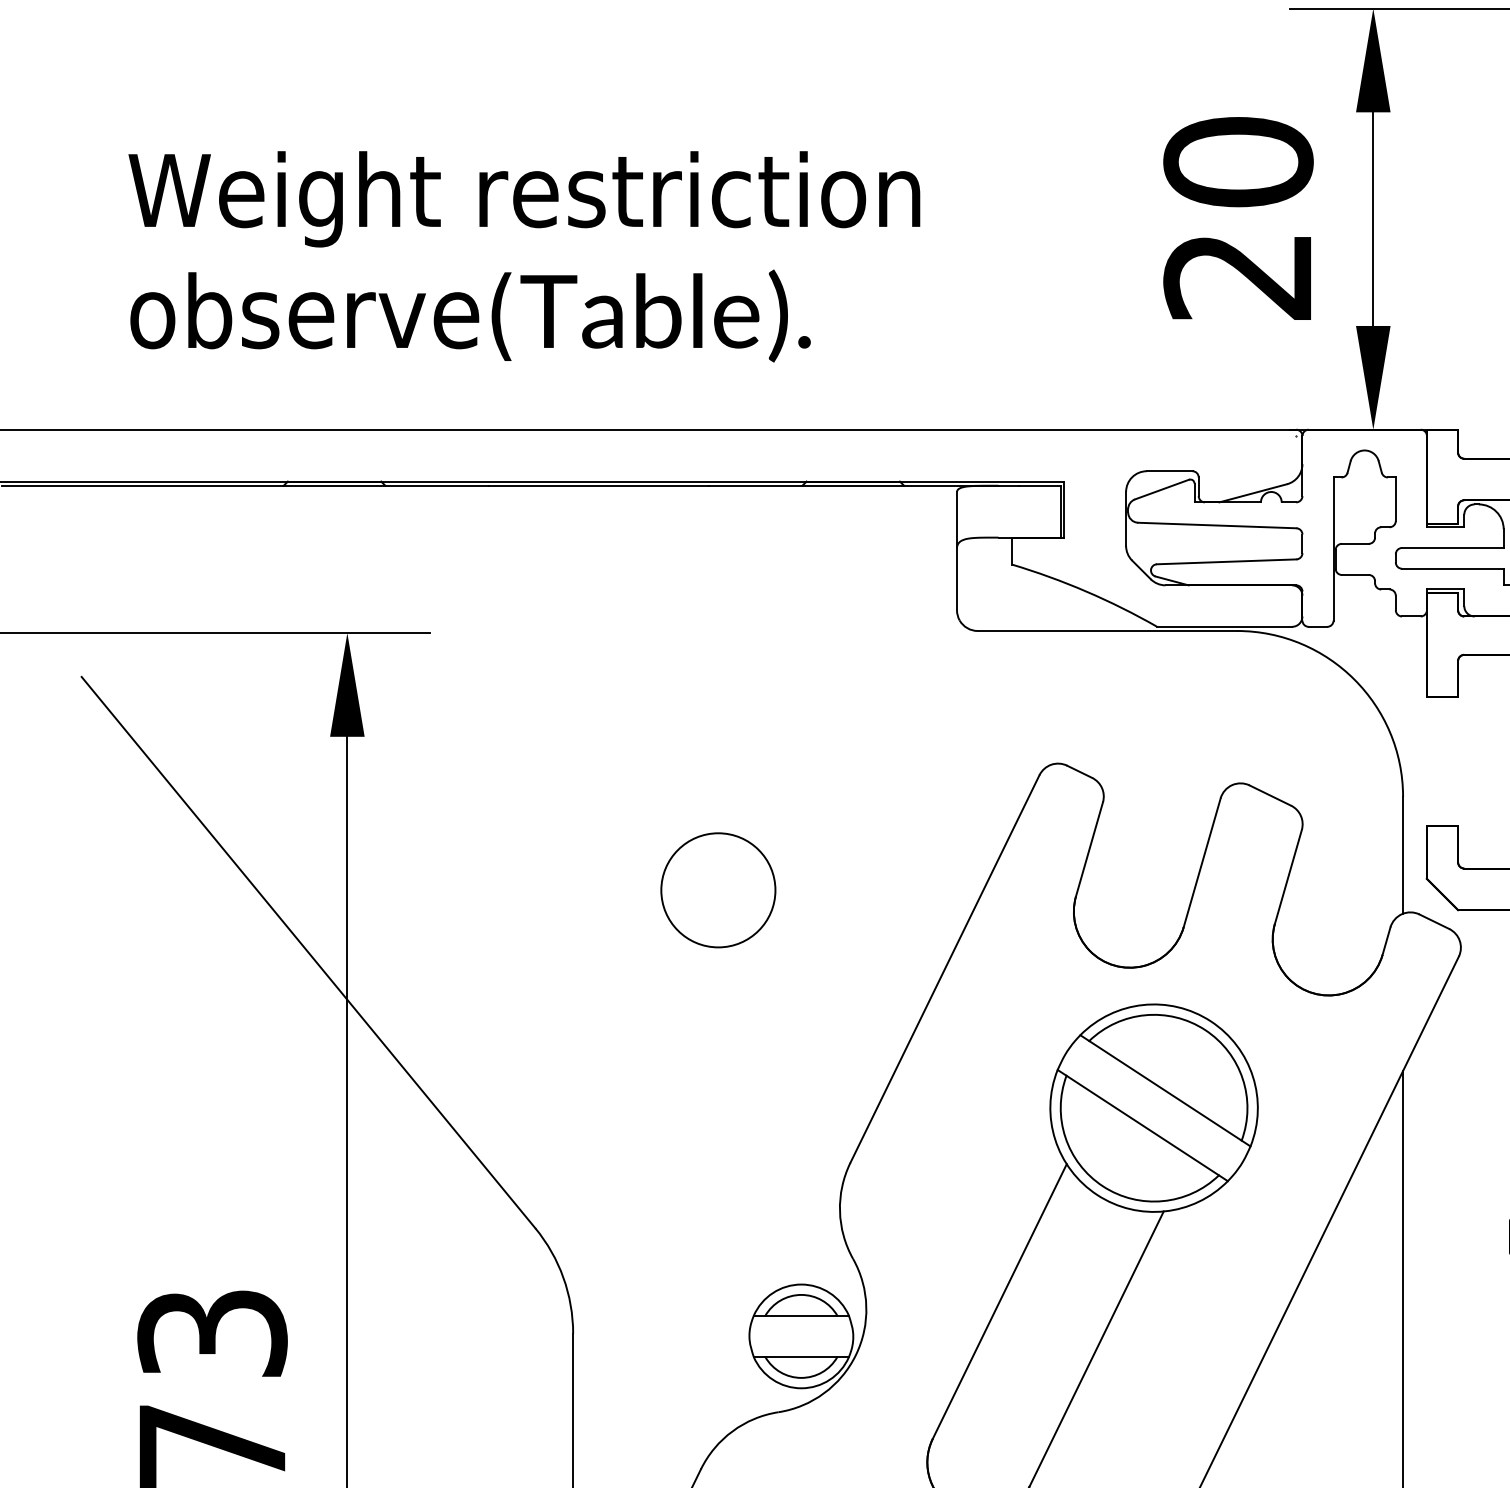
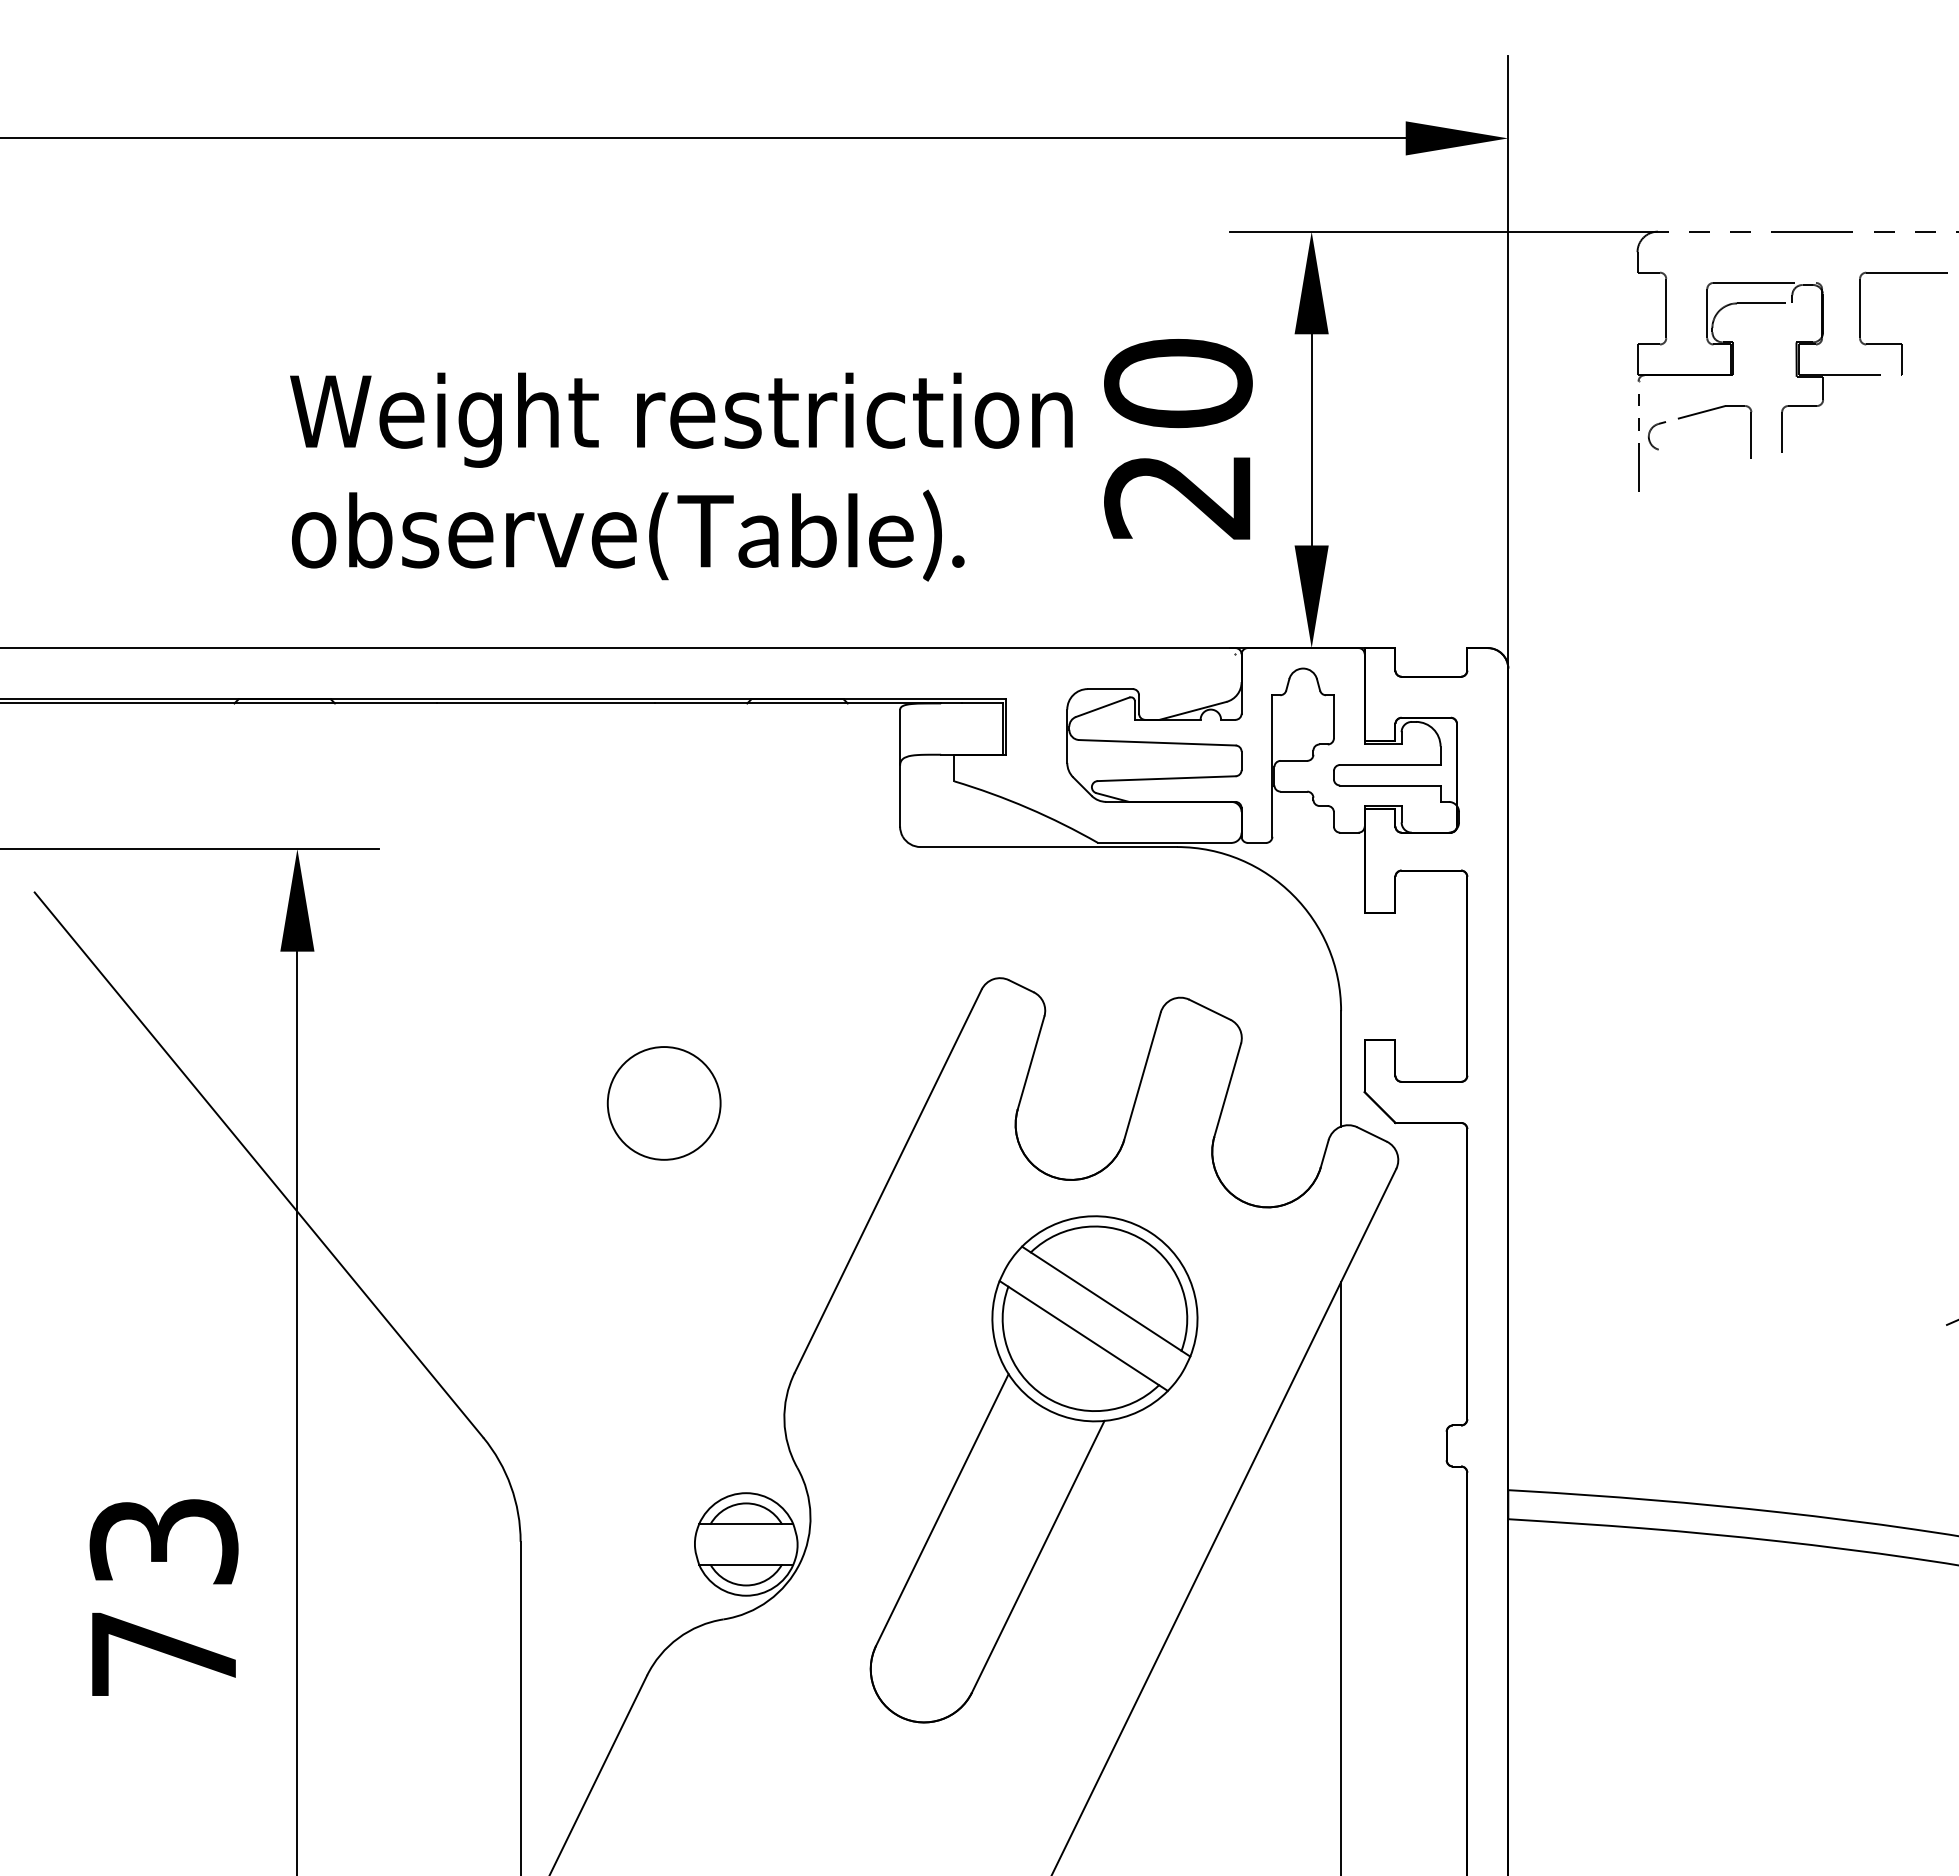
text: (524, 256) -> (681, 476), moved

